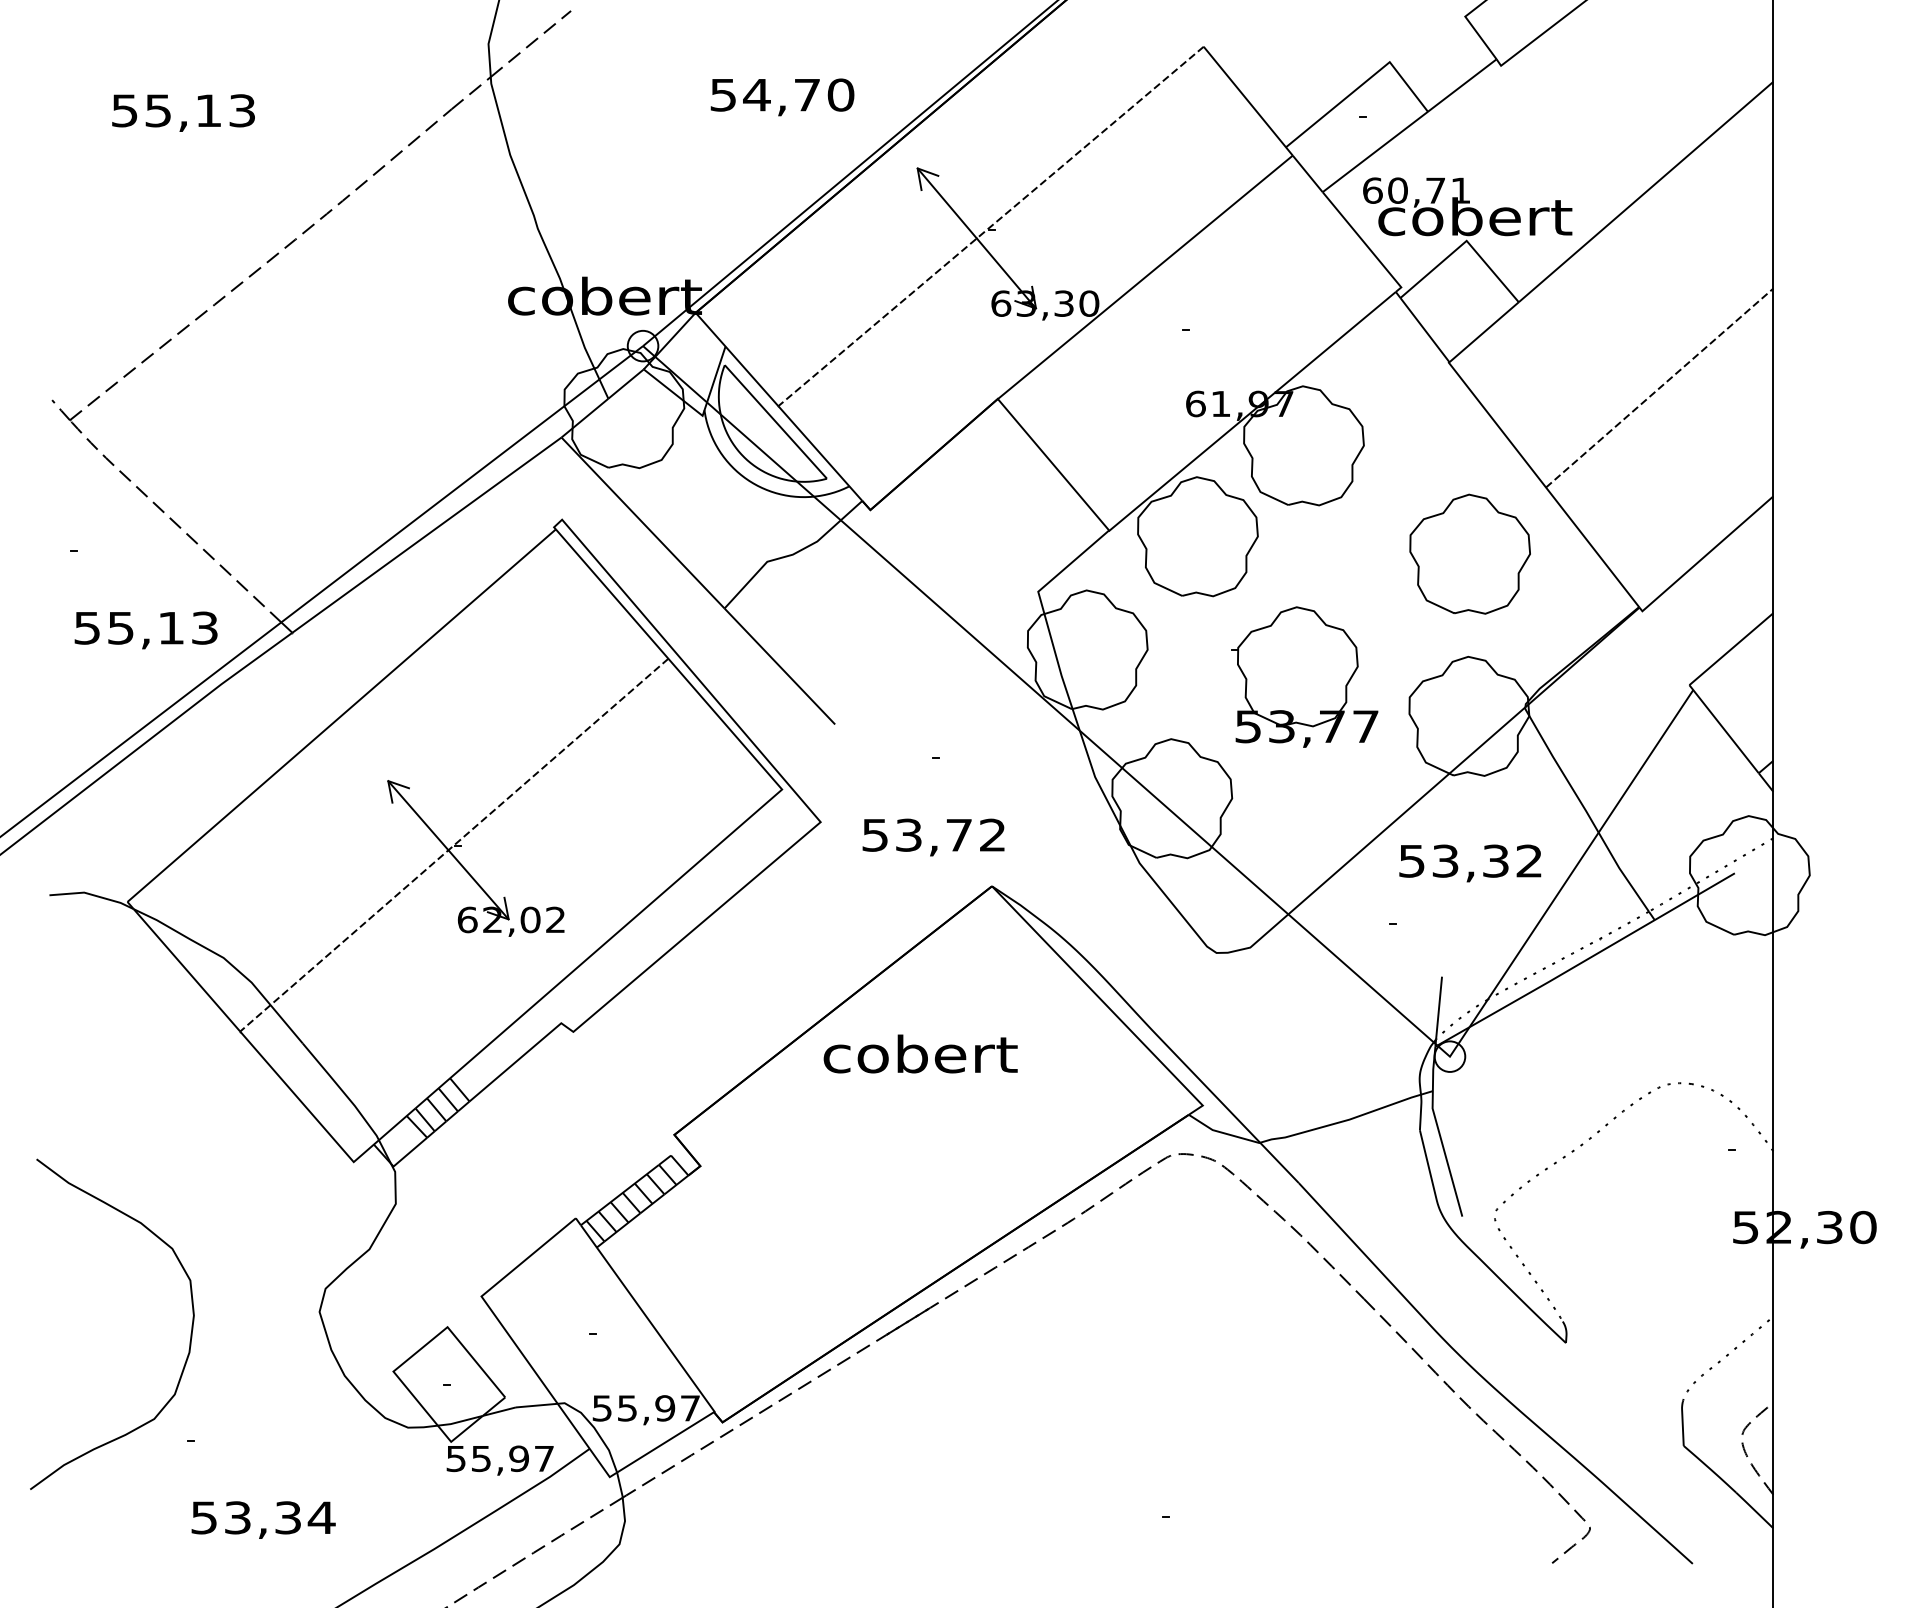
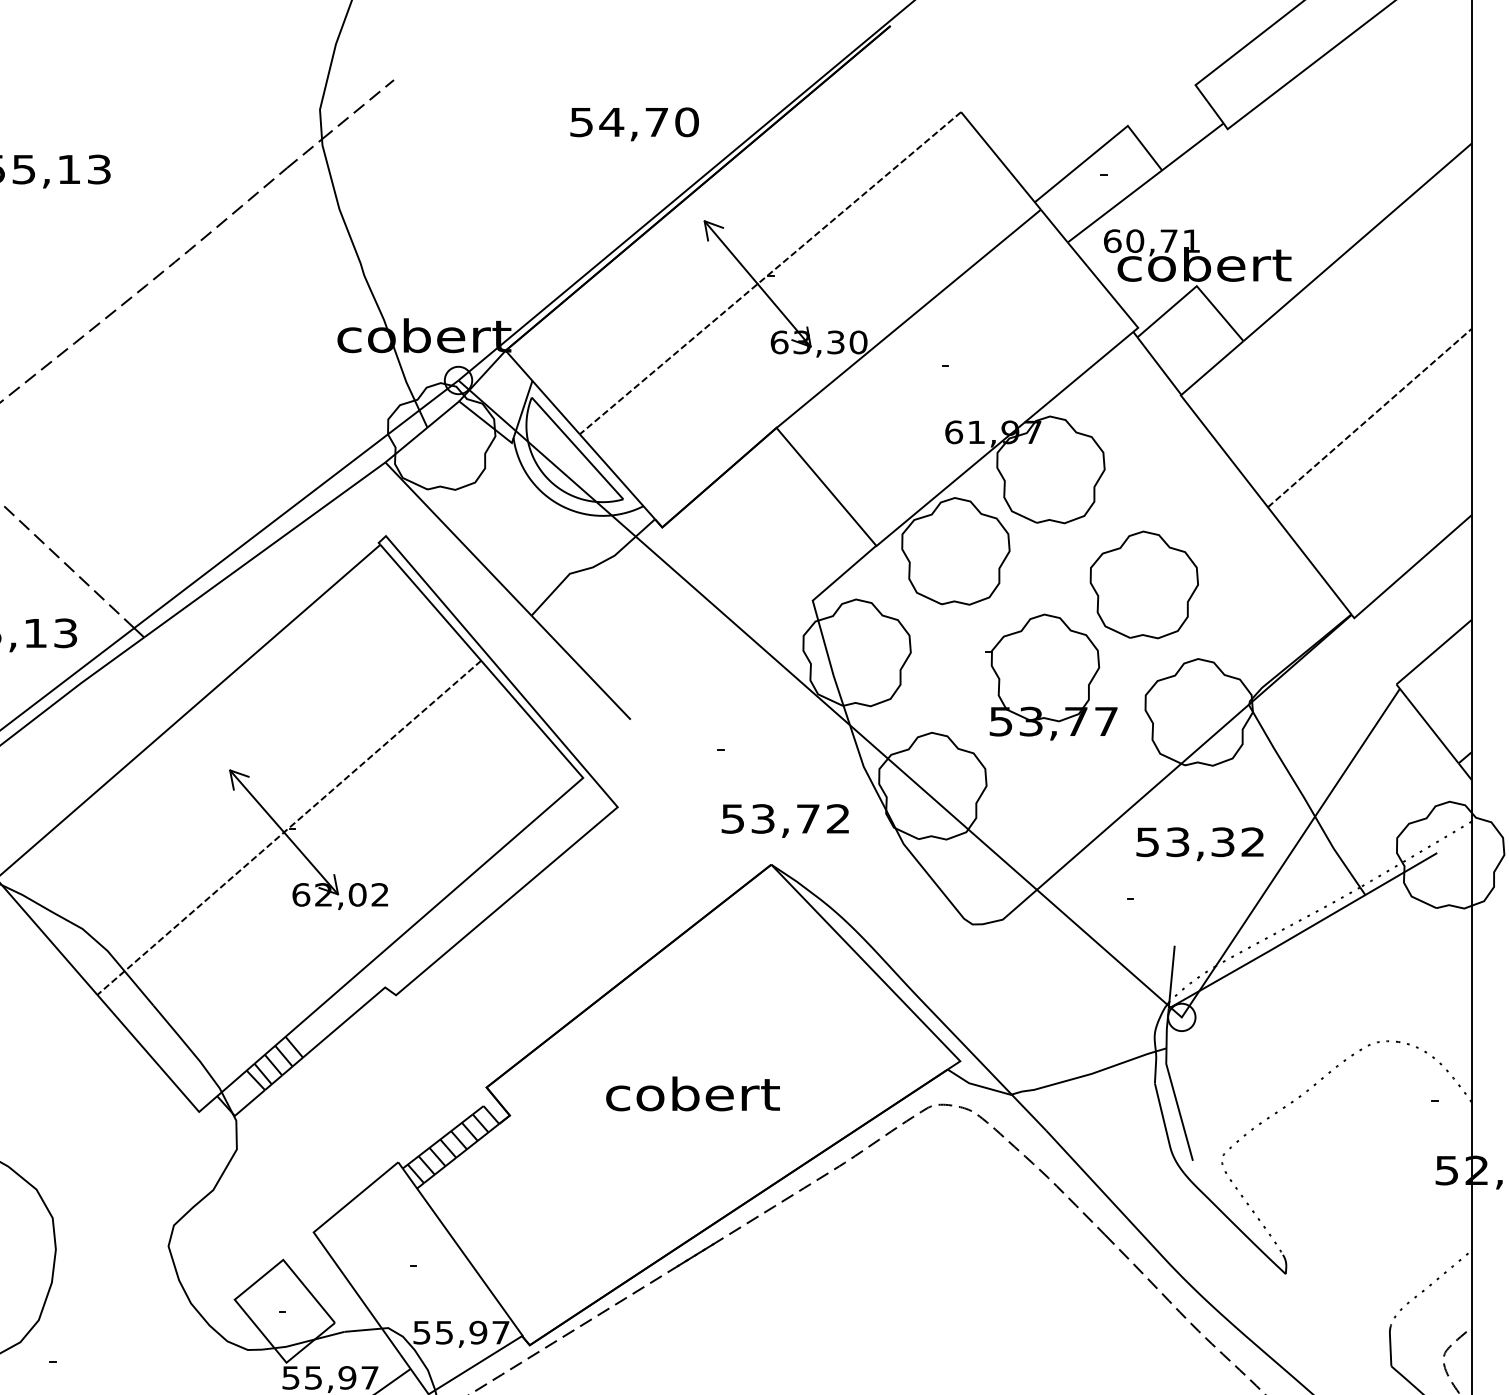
text: (782, 97) -> (634, 124), moved
part: (1469, 553) -> (1143, 584), moved
text: (933, 837) -> (785, 820), moved
text: (920, 1053) -> (692, 1093), moved

